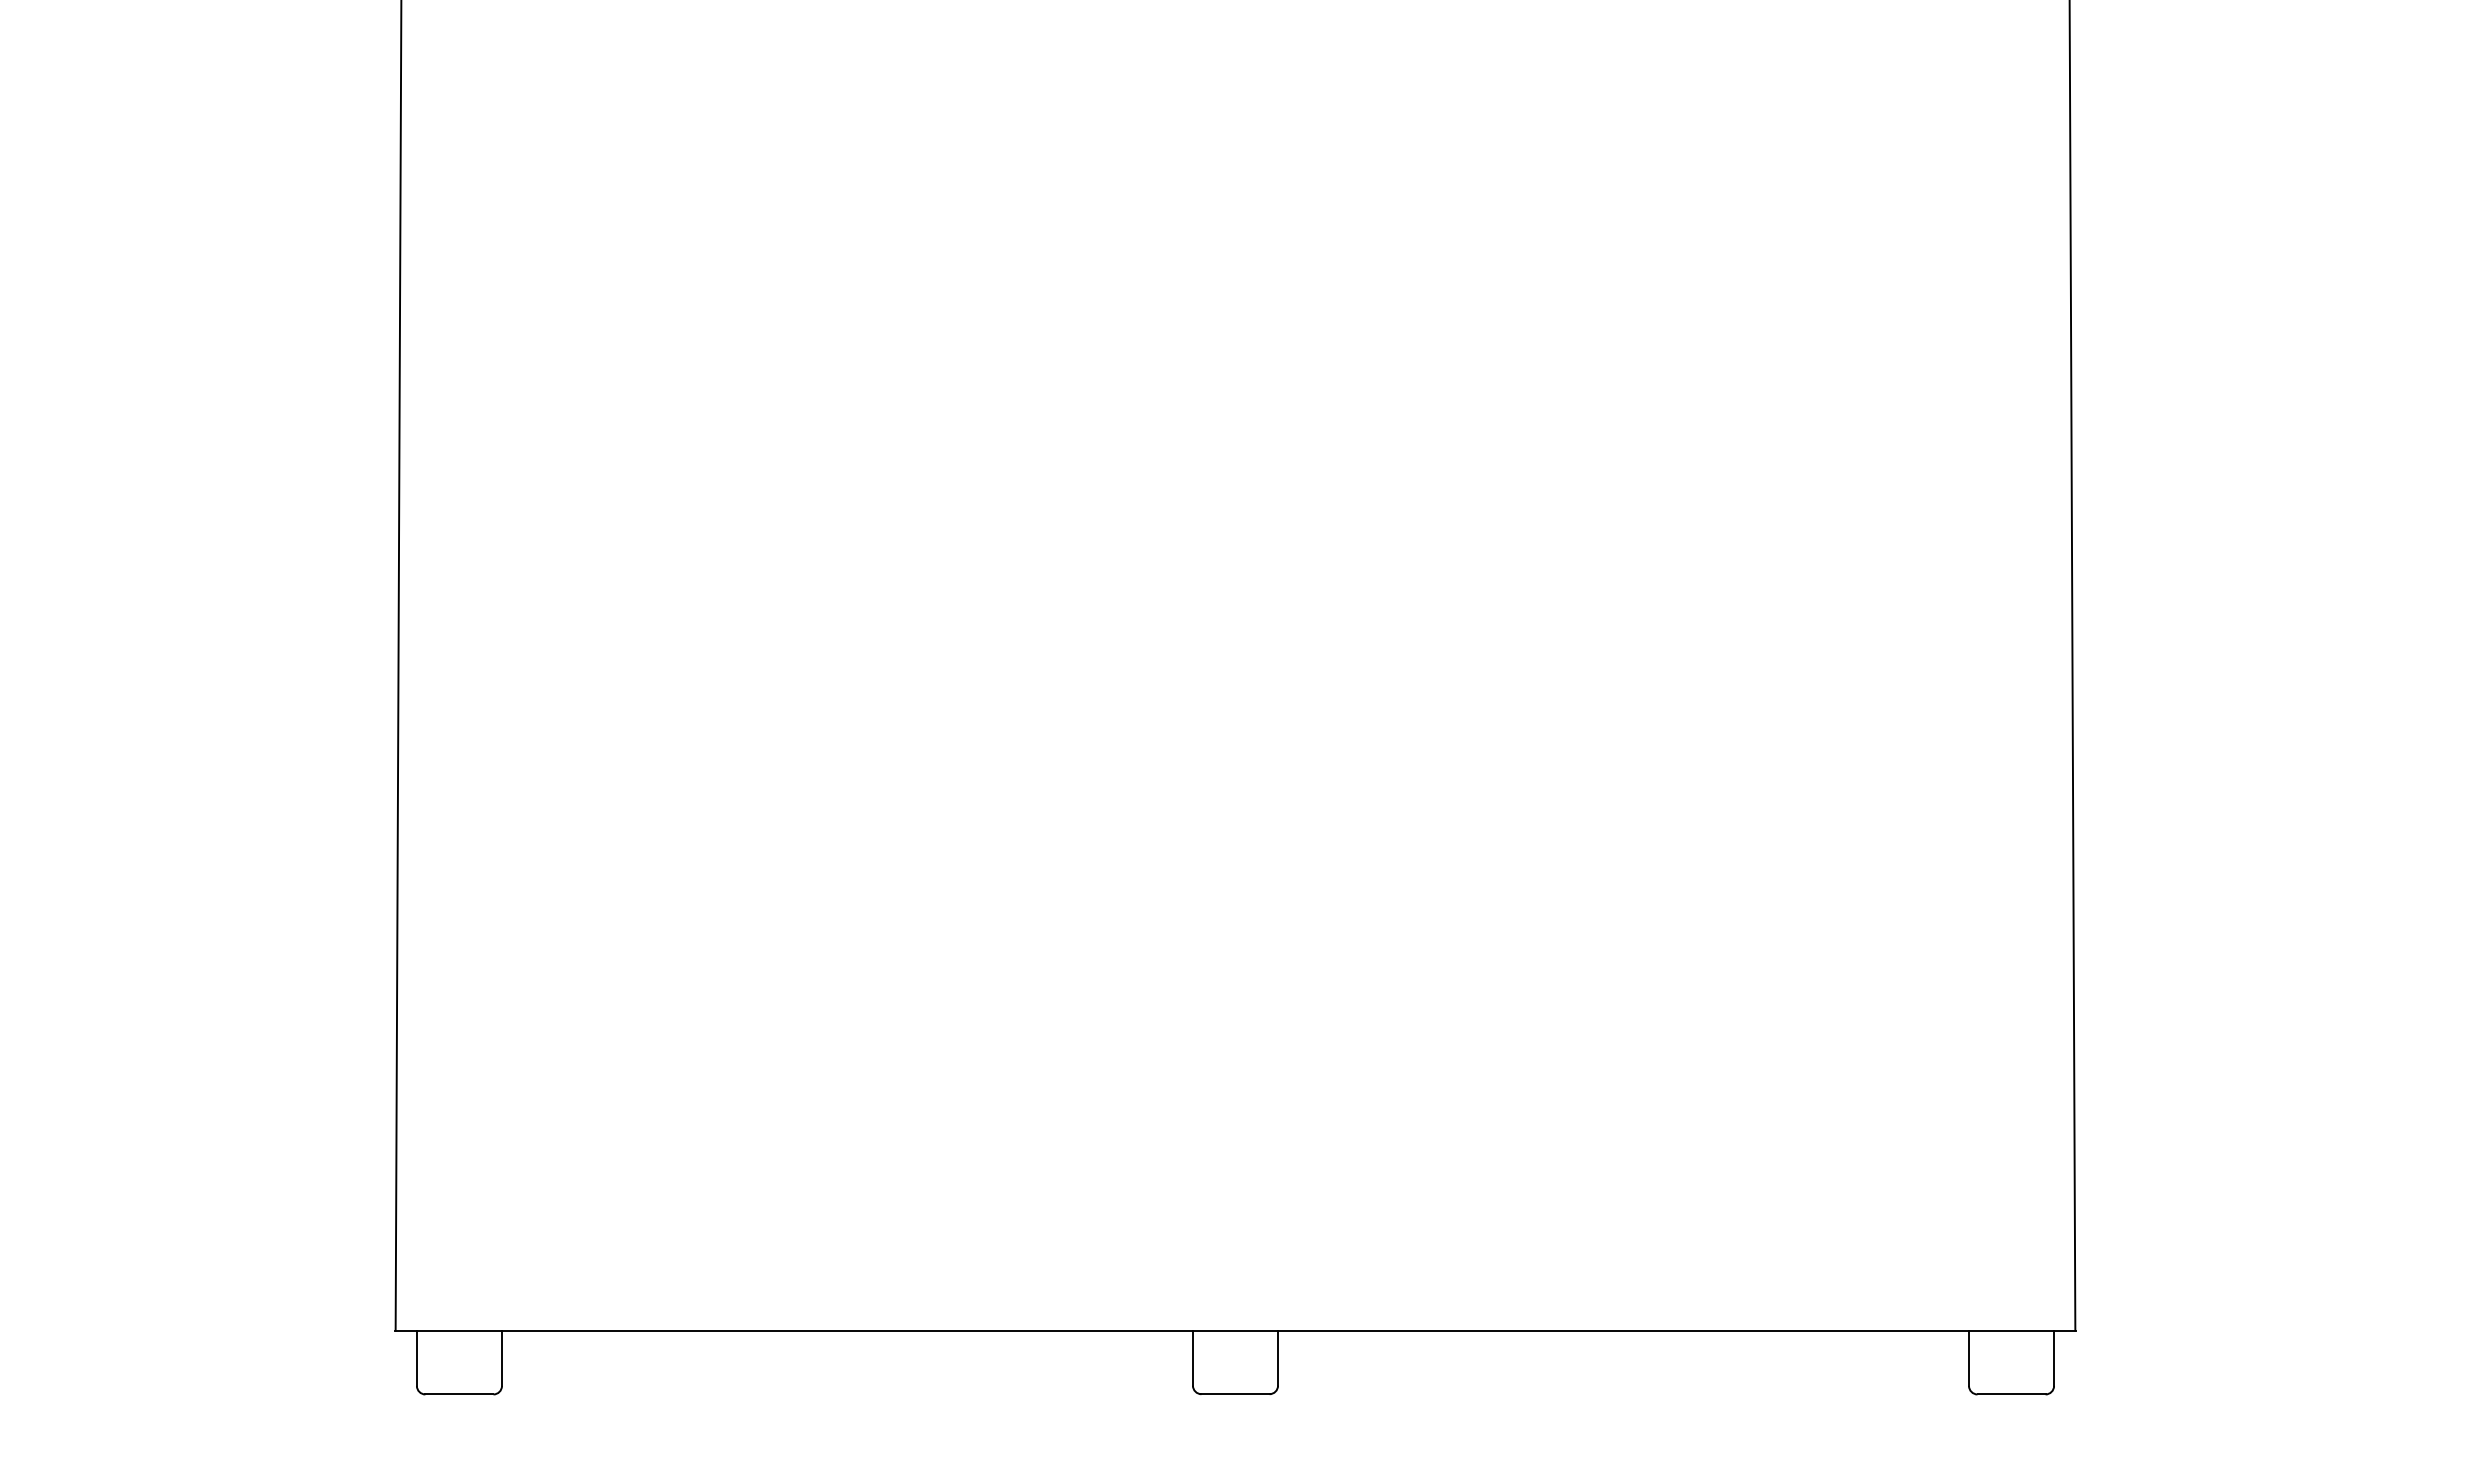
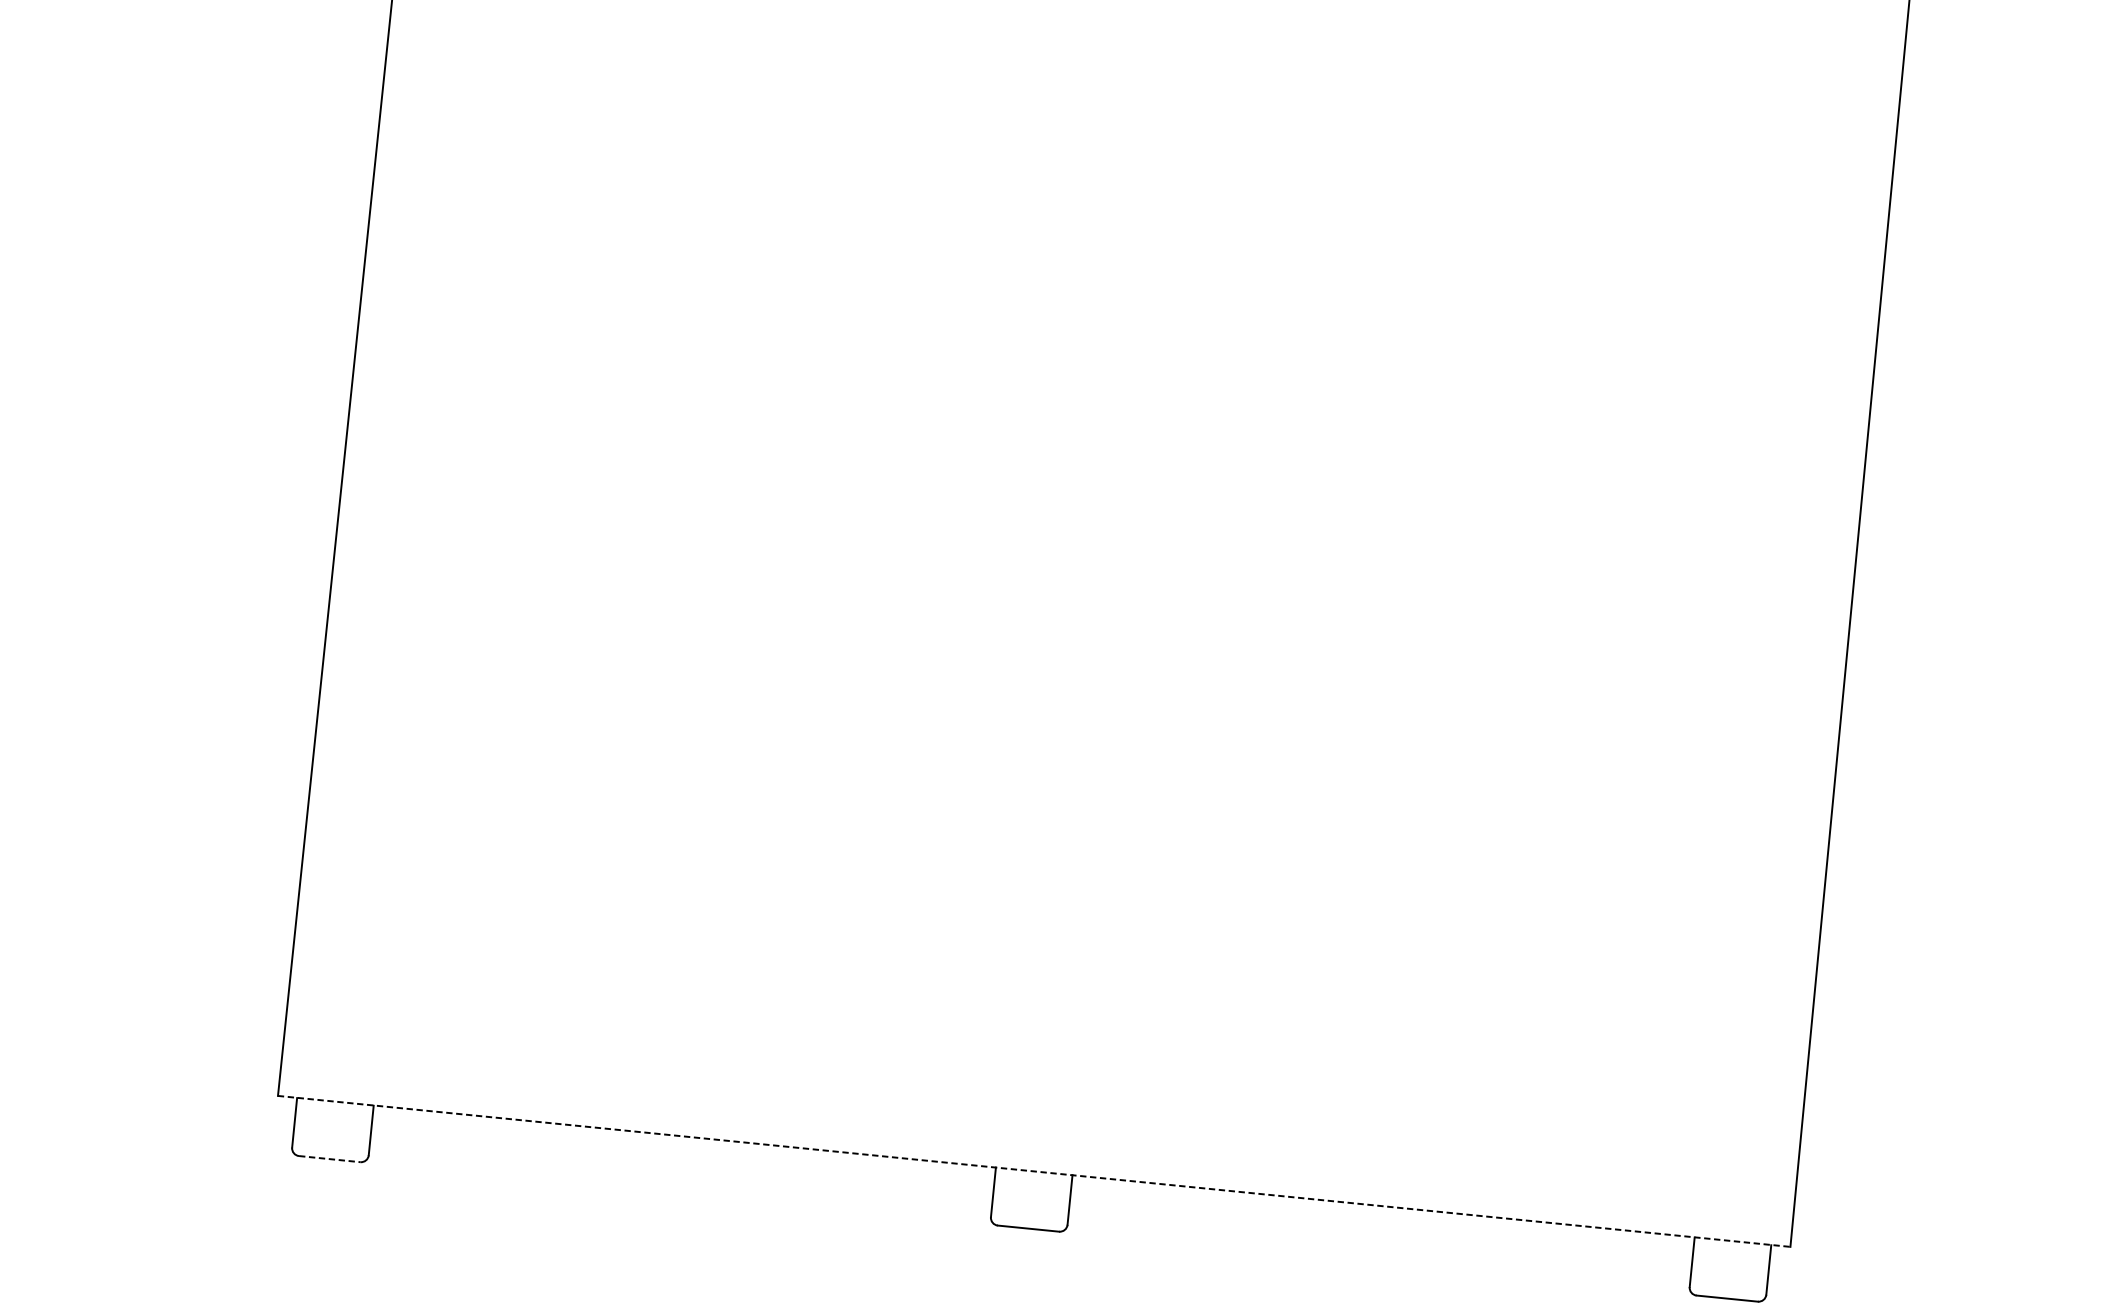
line: (1236, 1330) -> (1035, 1171), solid -> dashed
line: (459, 1394) -> (329, 1159), solid -> dashed

